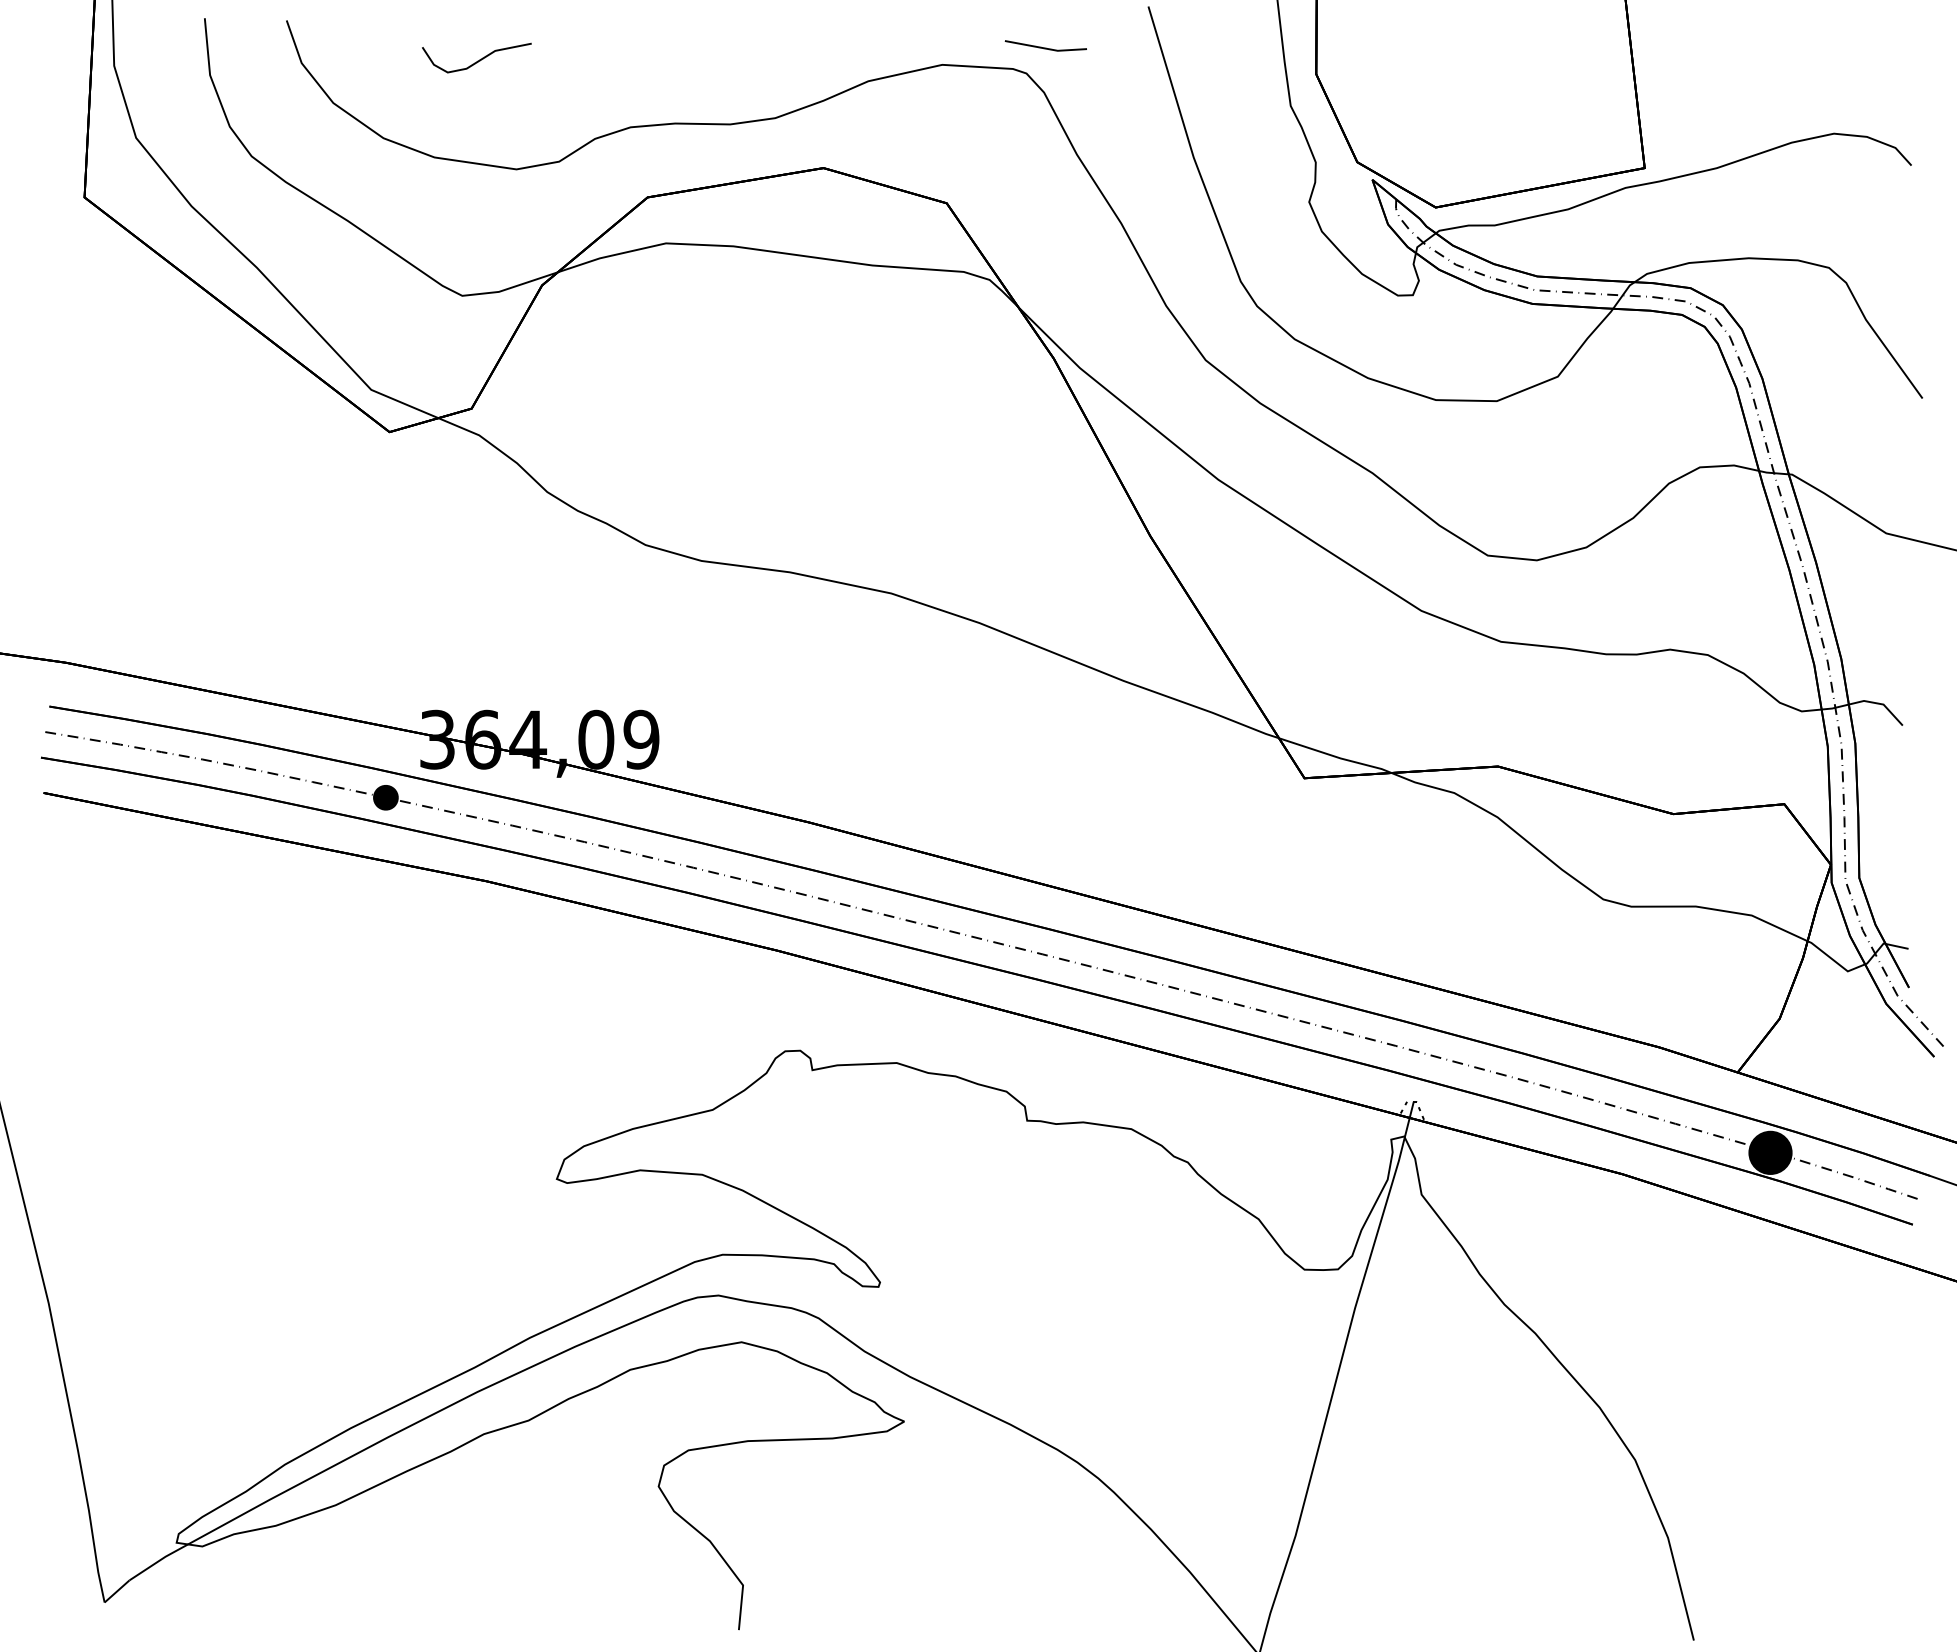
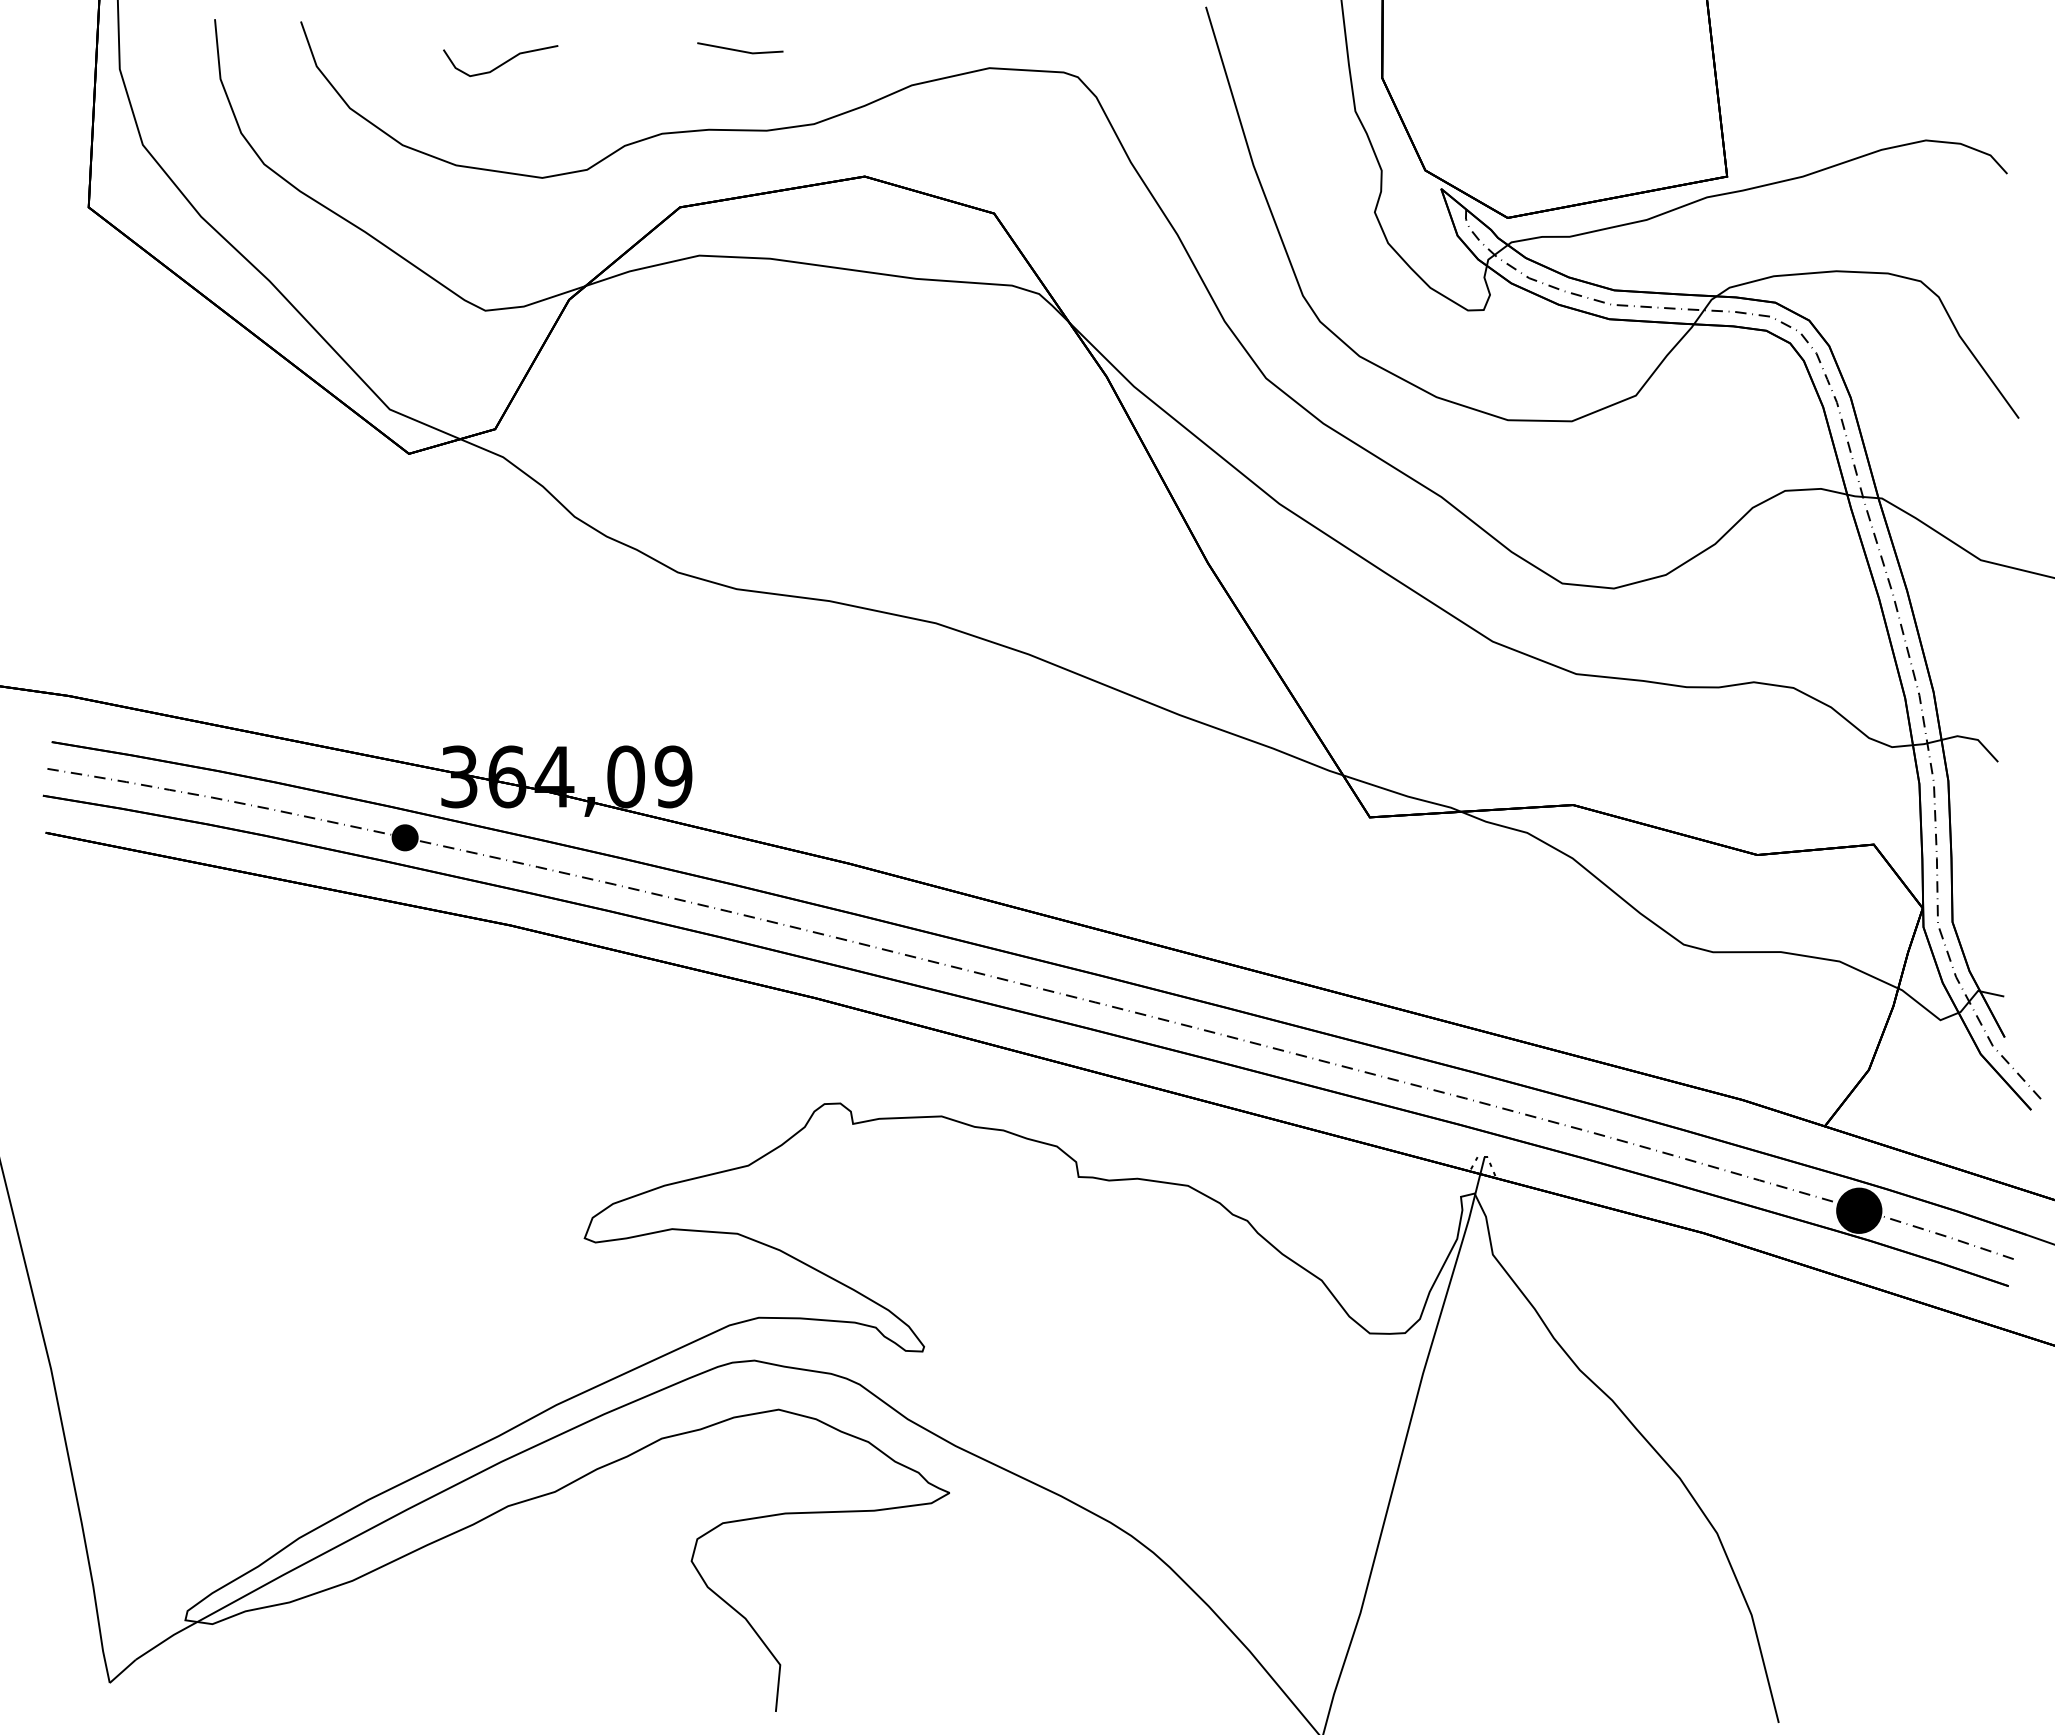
line: (1046, 48) -> (740, 50), moved

